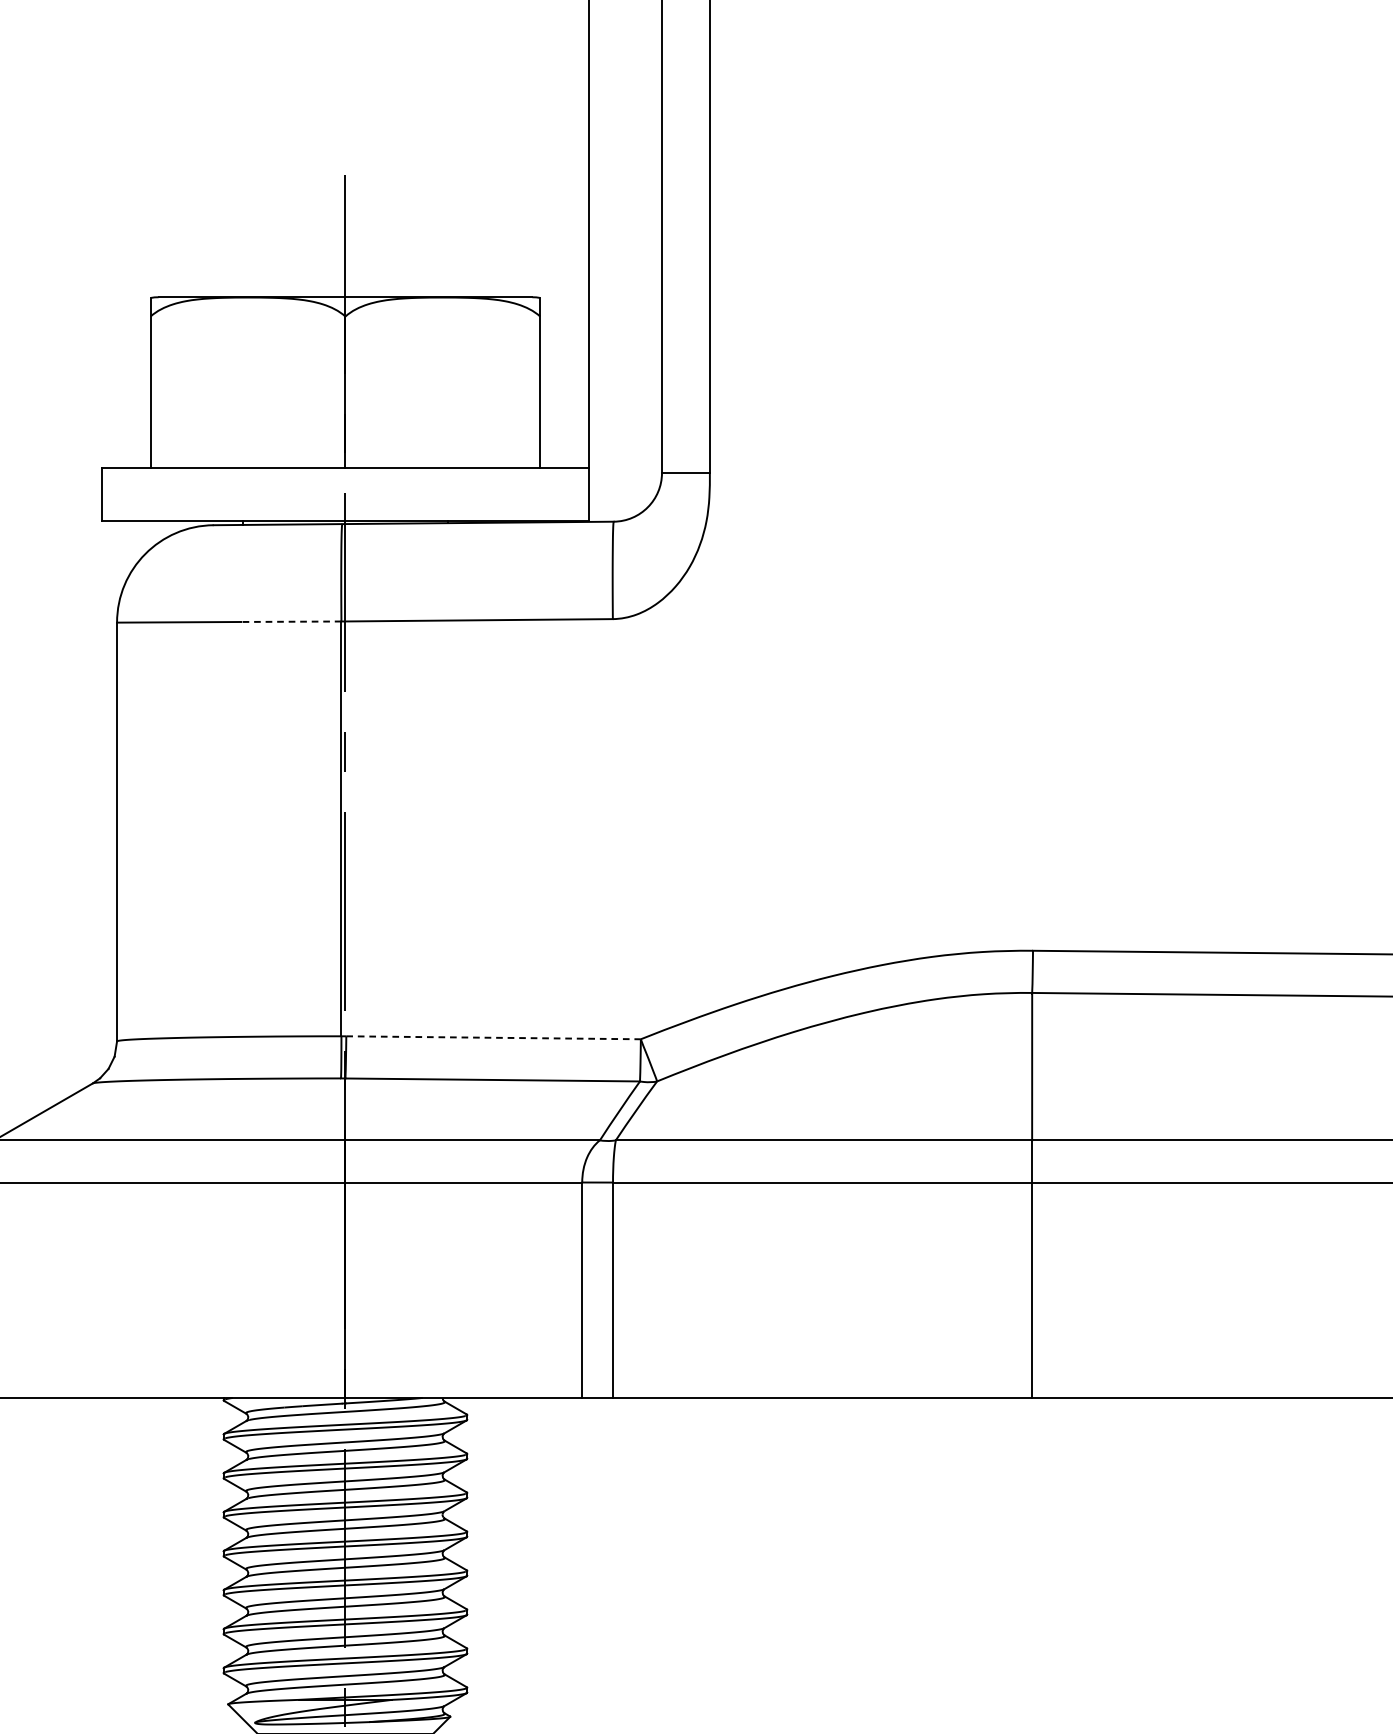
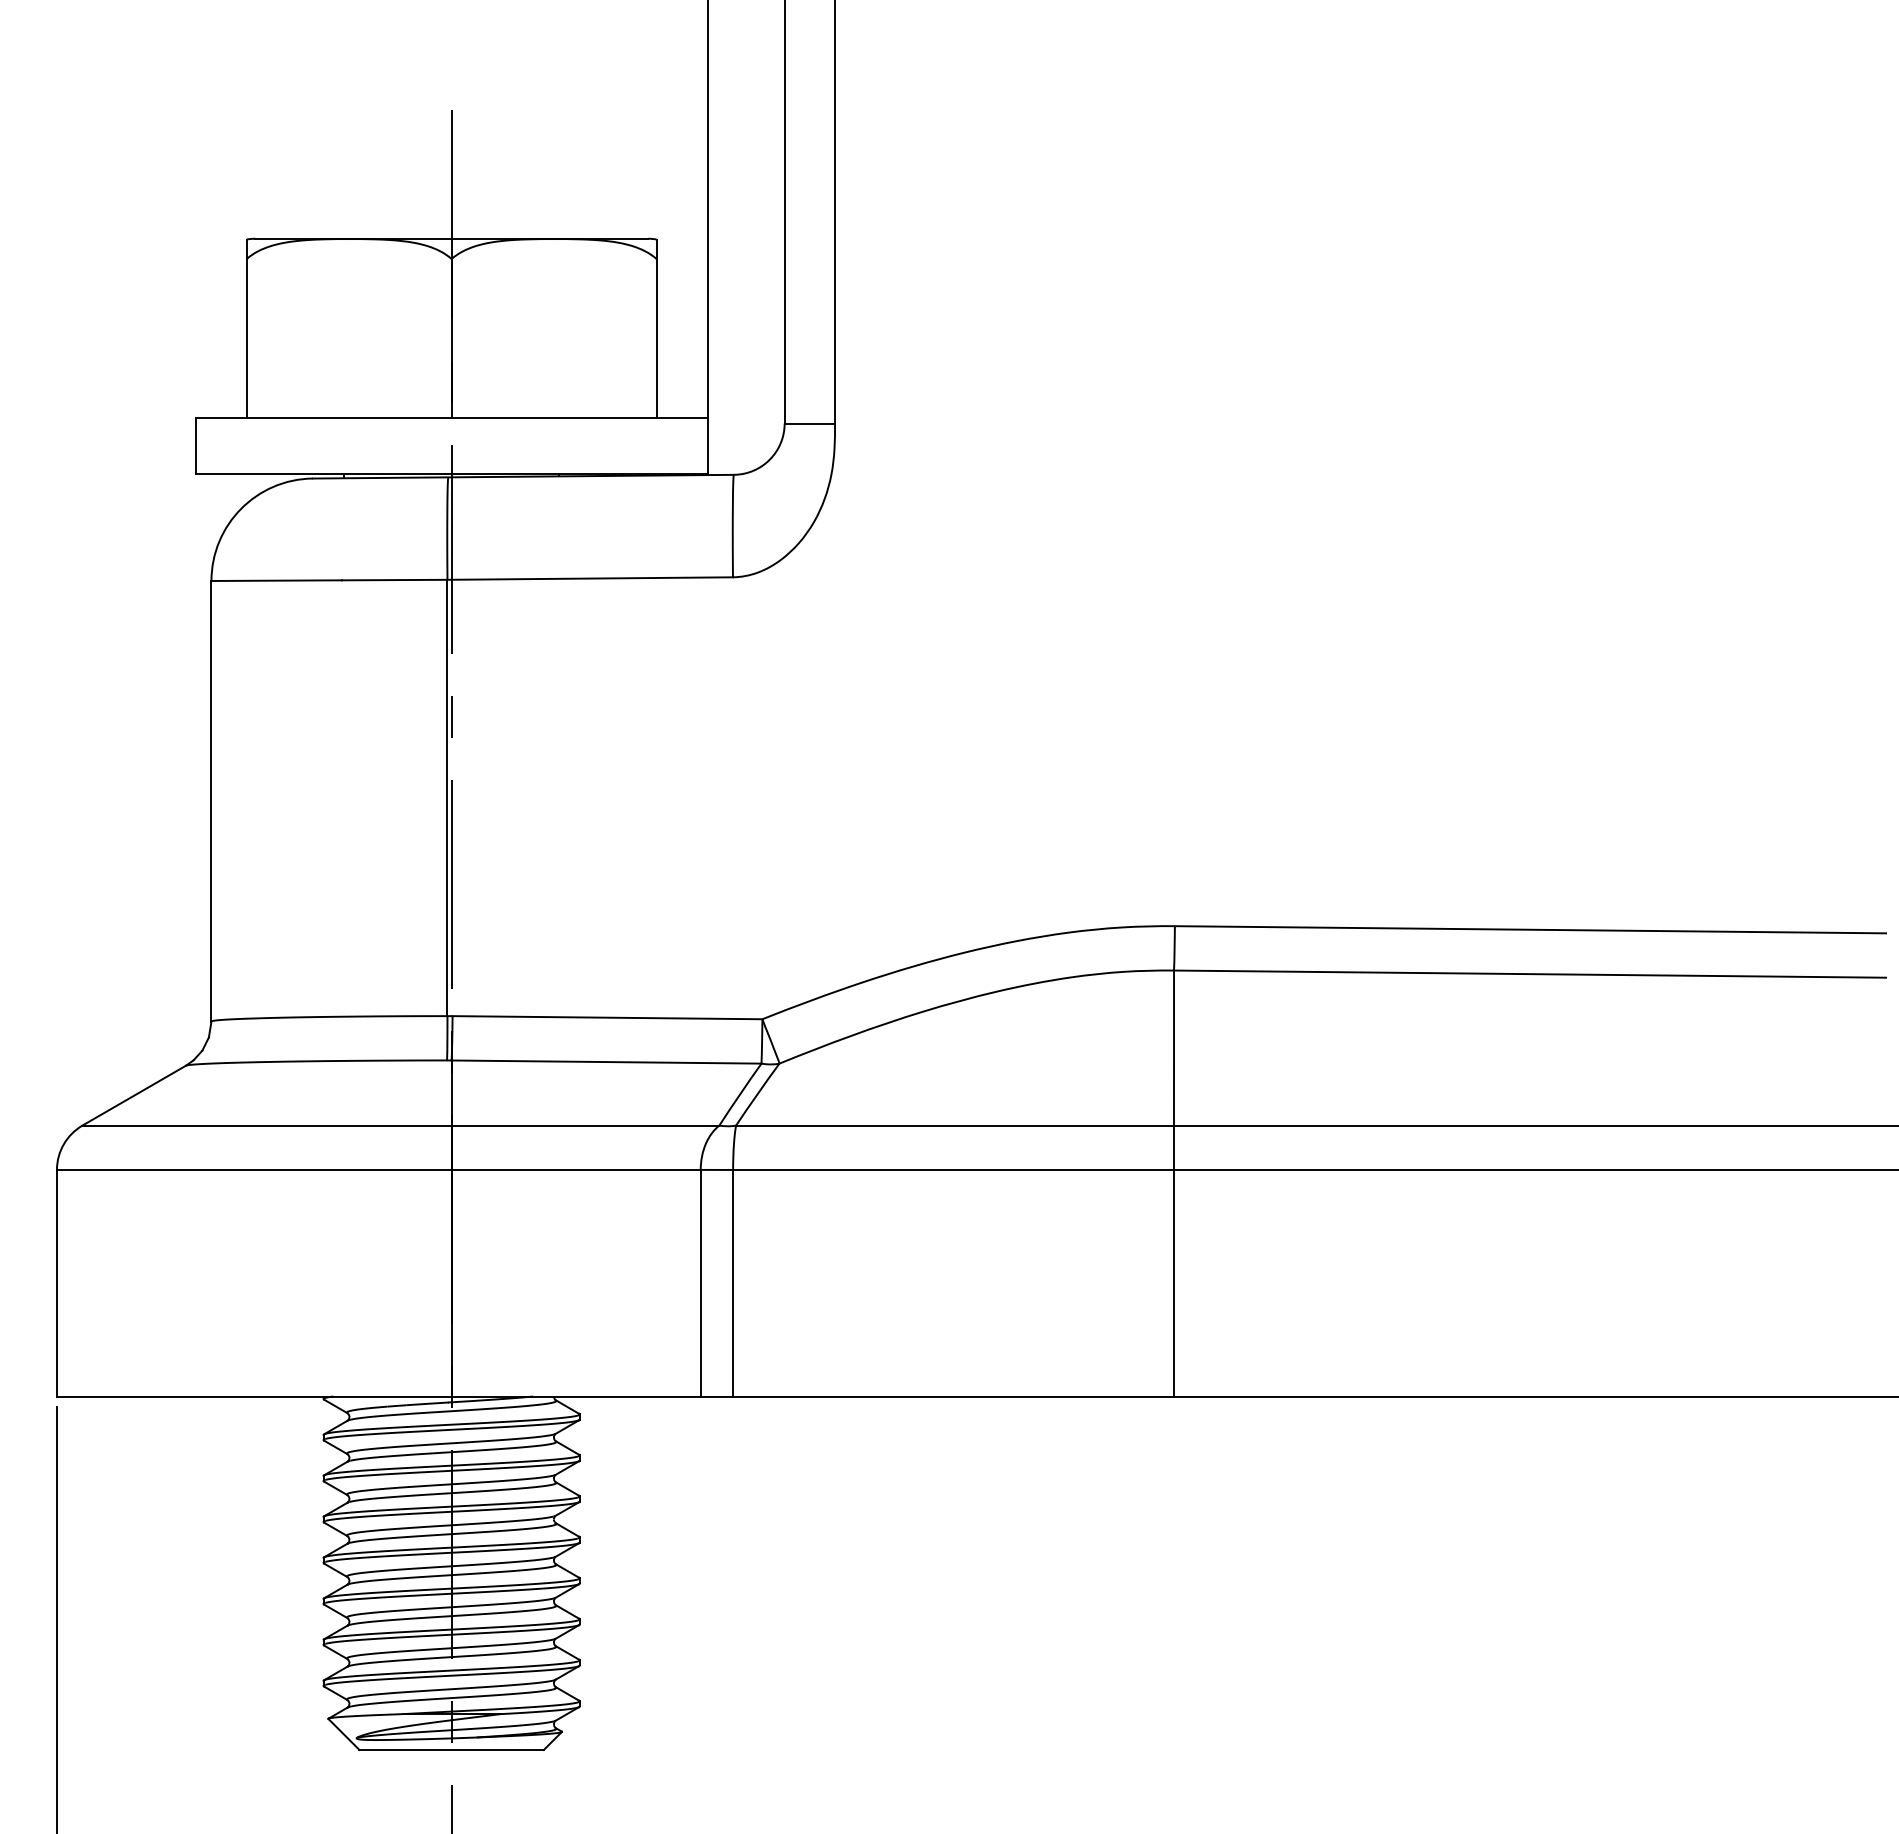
line: (291, 622) -> (394, 580), dashed -> solid
line: (493, 1037) -> (607, 1017), dashed -> solid

